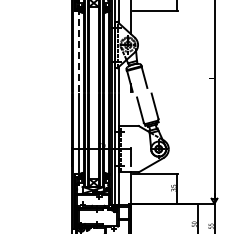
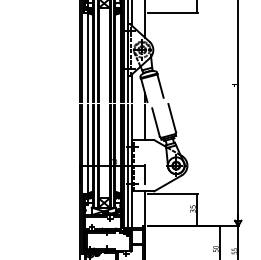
line: (79, 51) -> (88, 57), dashed -> solid
line: (130, 110) -> (144, 122), added

